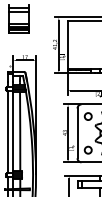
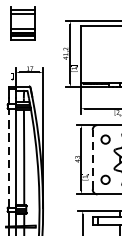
line: (7, 131) -> (8, 157), solid -> dashed
line: (77, 133) -> (92, 159), solid -> dashed

